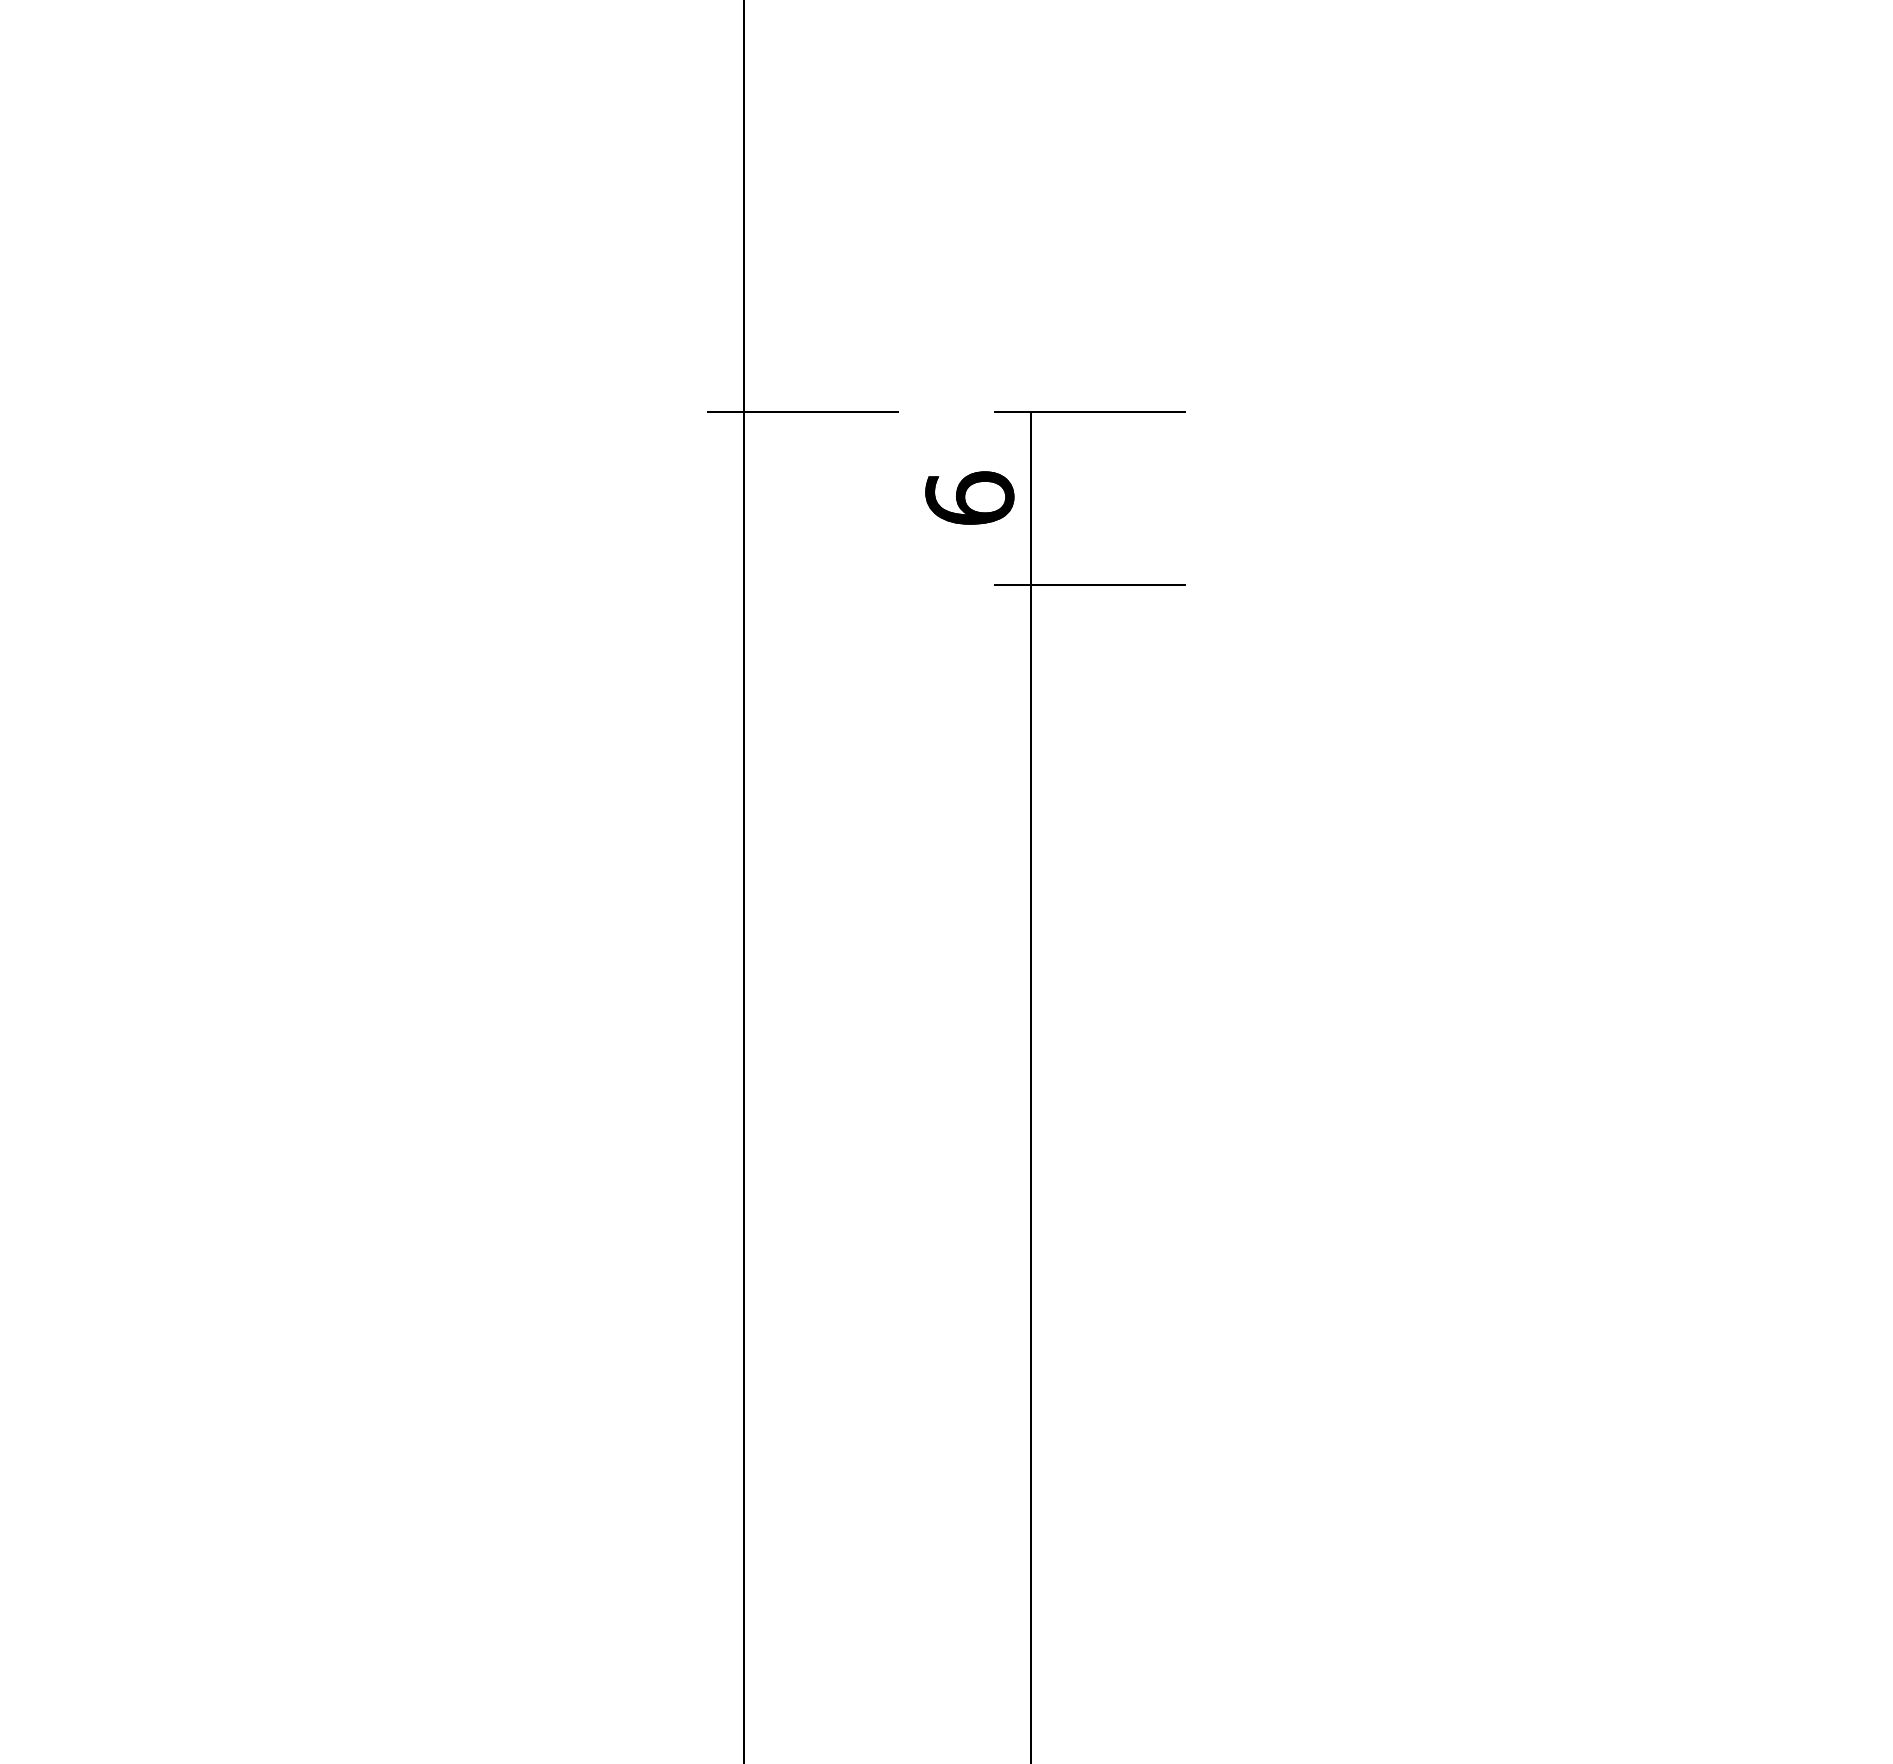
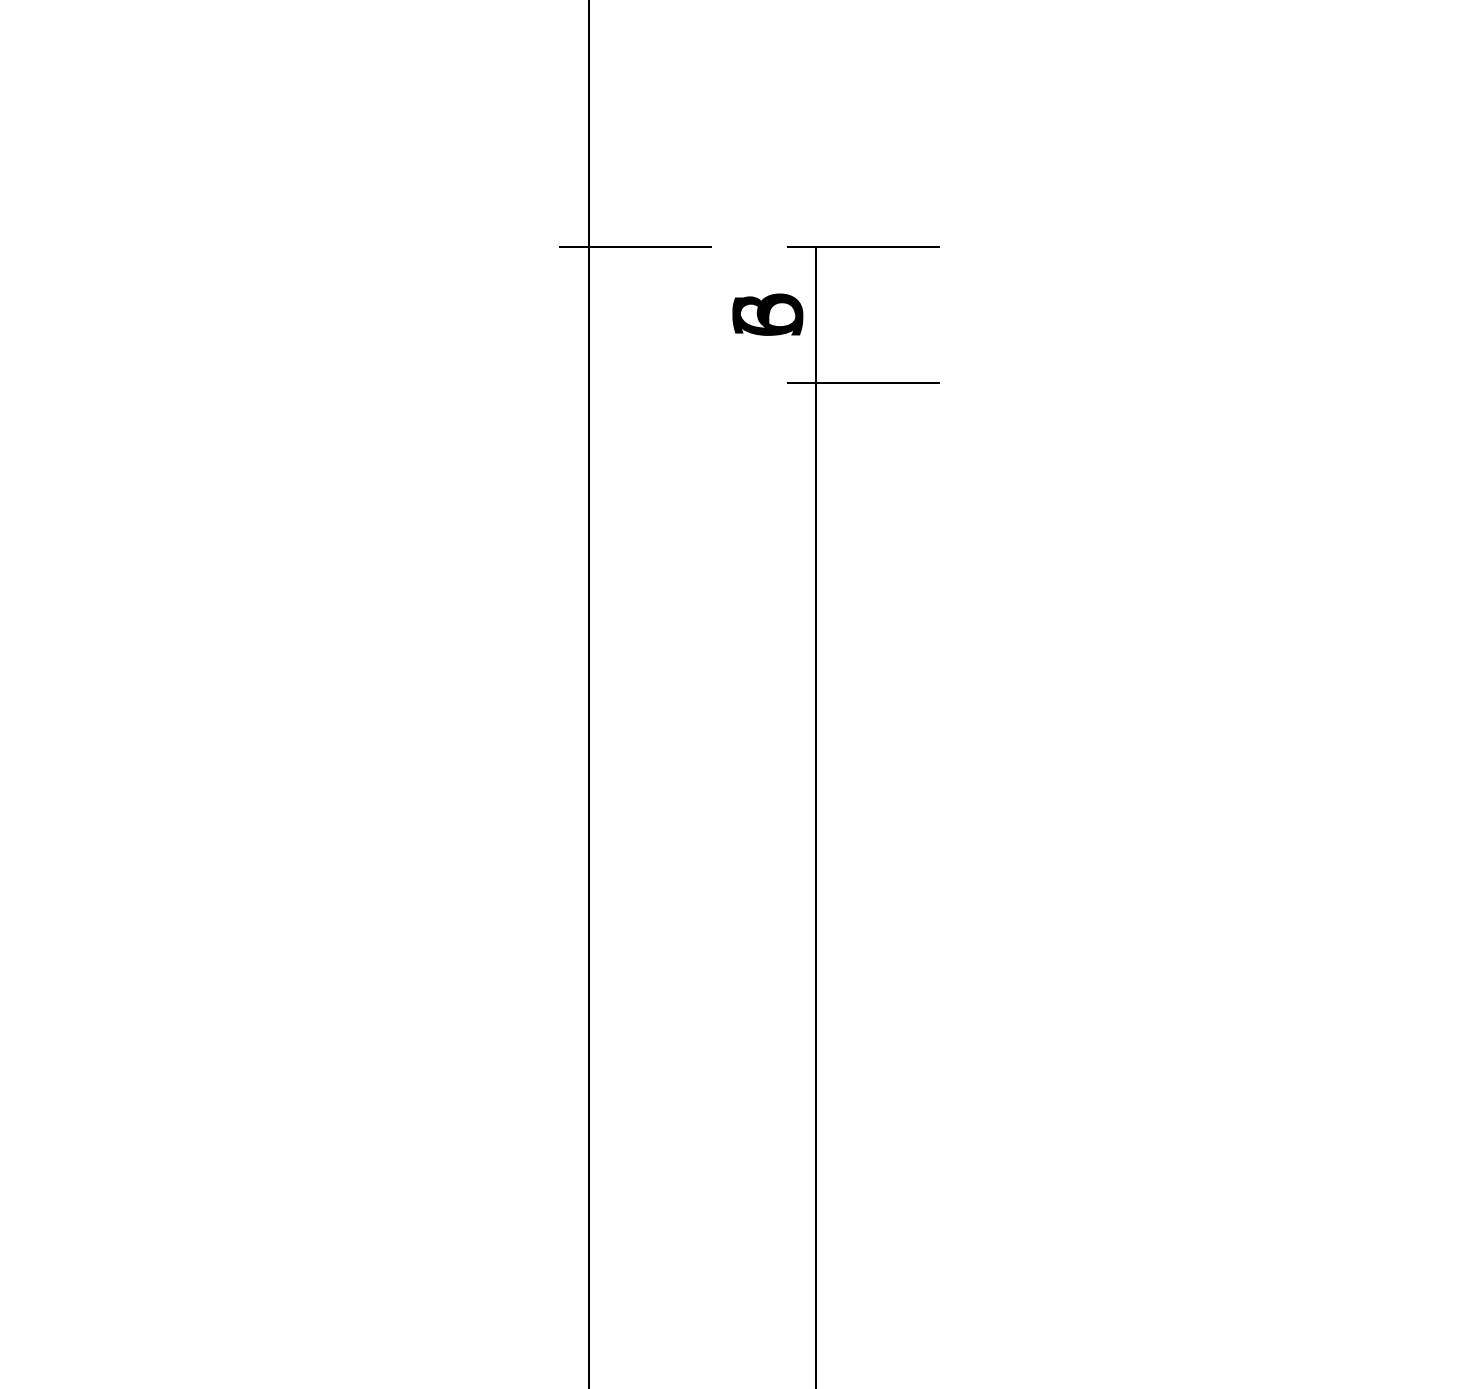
text: (969, 497) -> (767, 314), 6 -> 3

